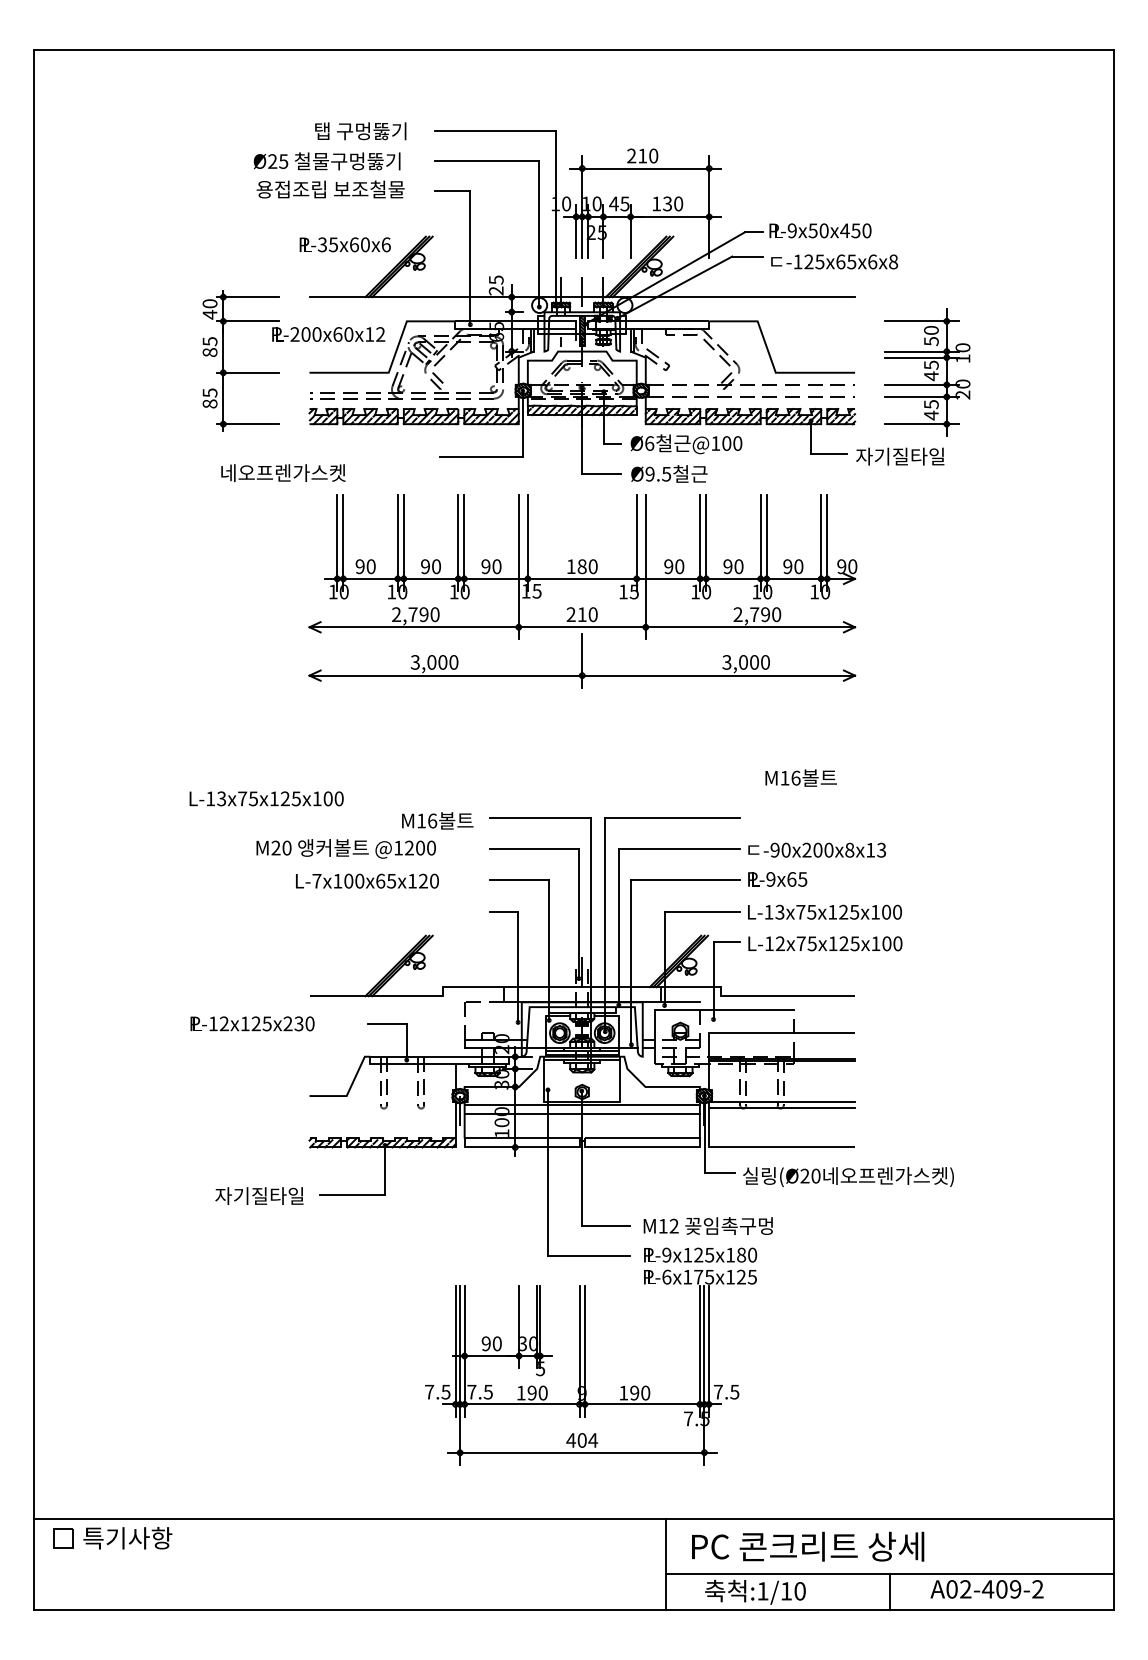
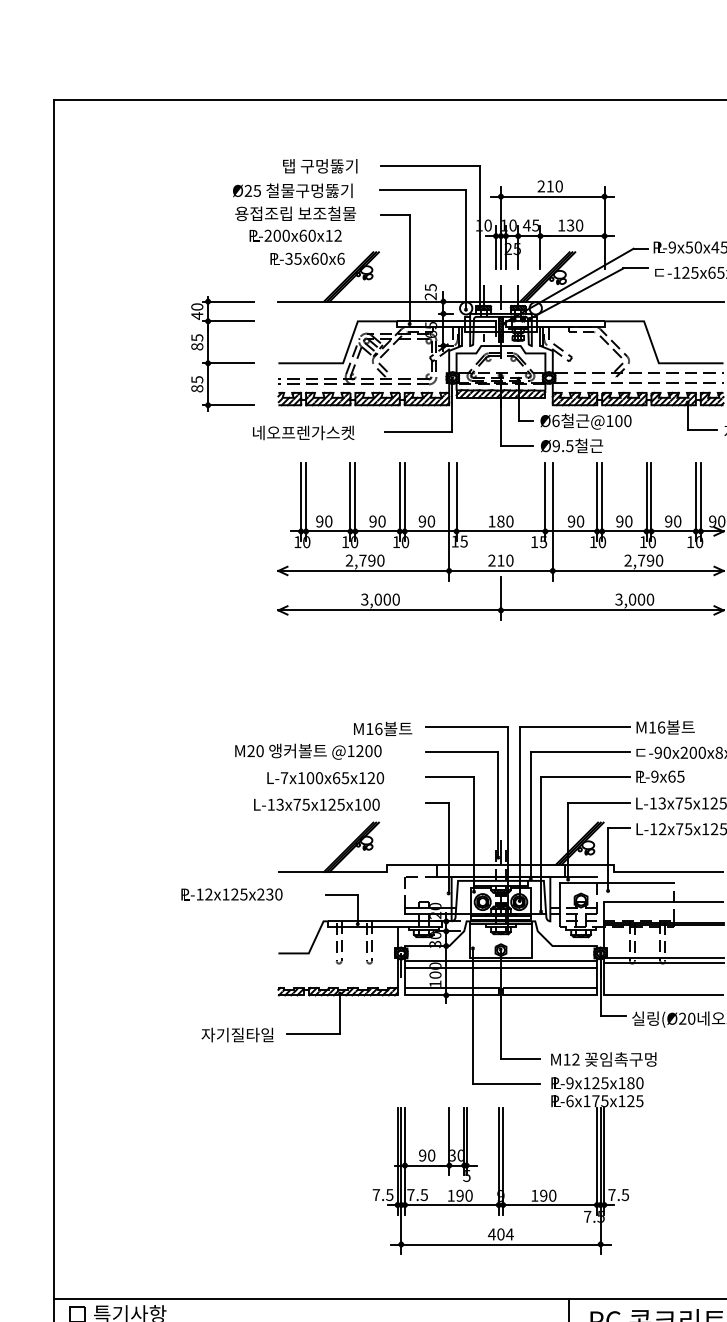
text: (328, 334) -> (295, 235), moved
text: (283, 472) -> (303, 432), moved
text: (800, 777) -> (665, 726), moved
text: (266, 798) -> (316, 804), moved

